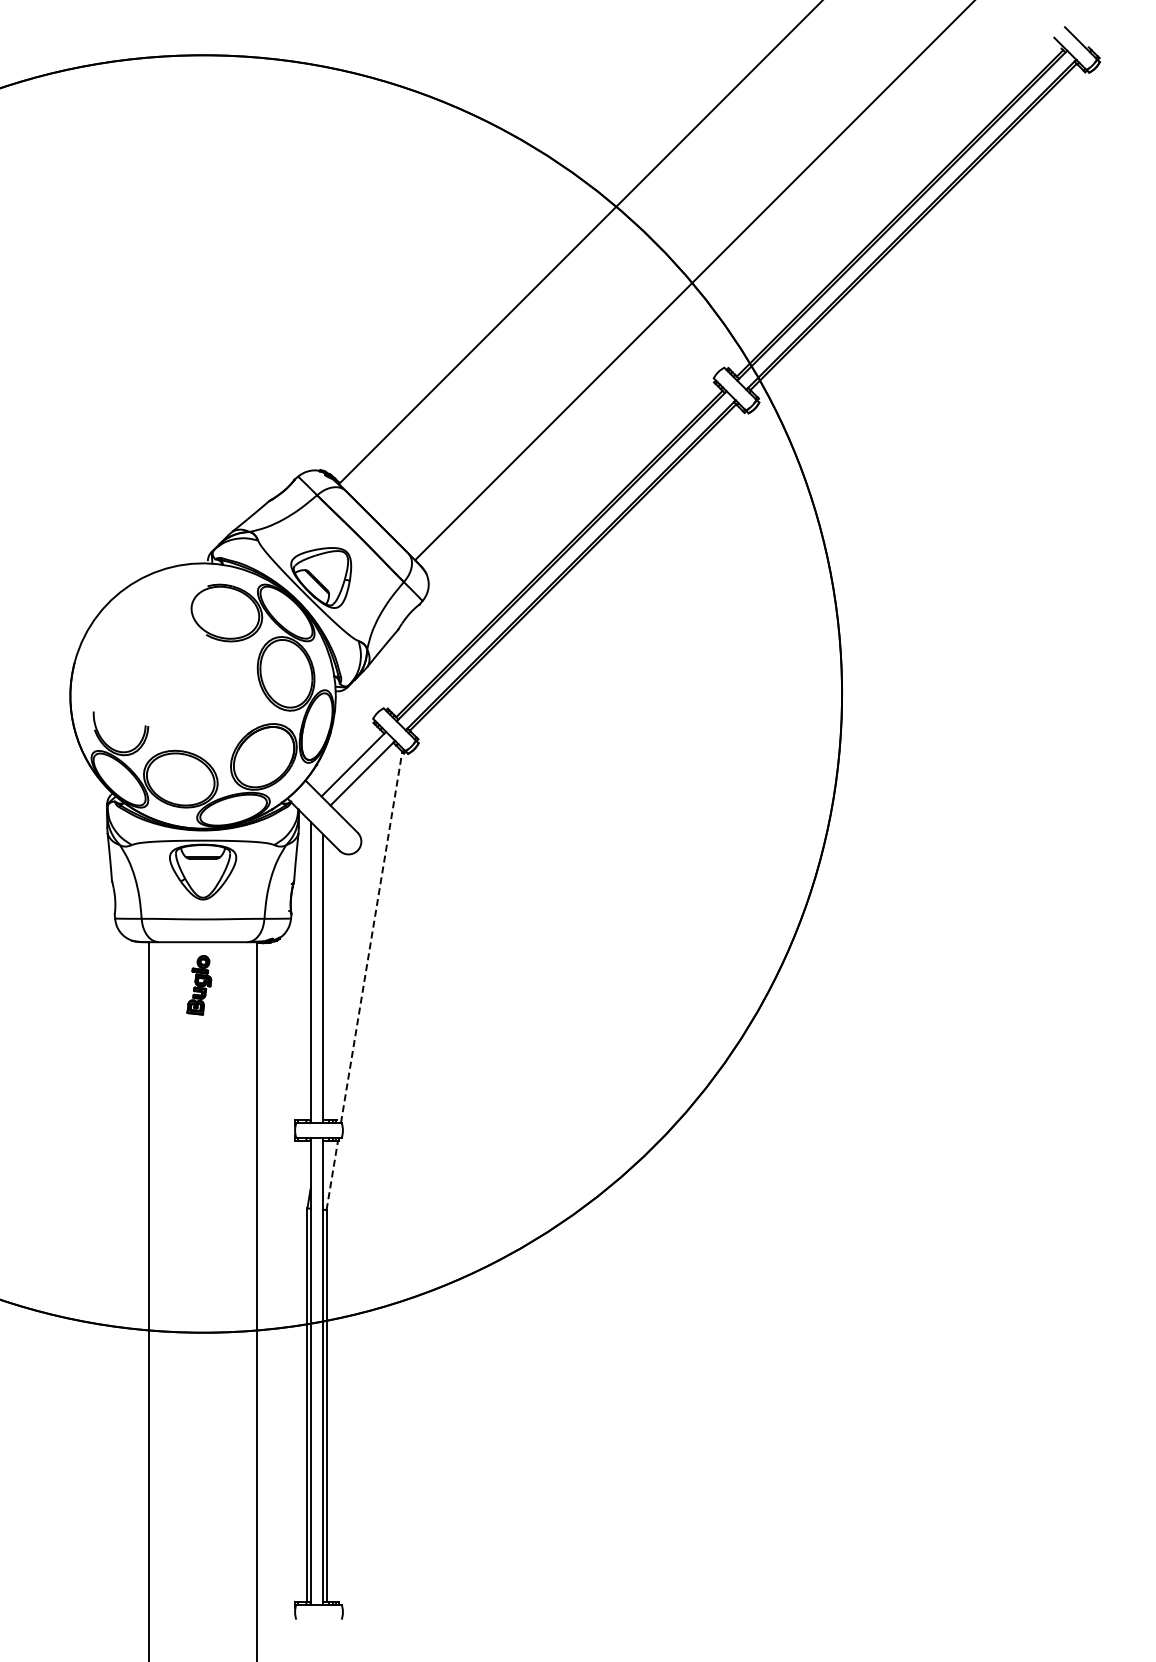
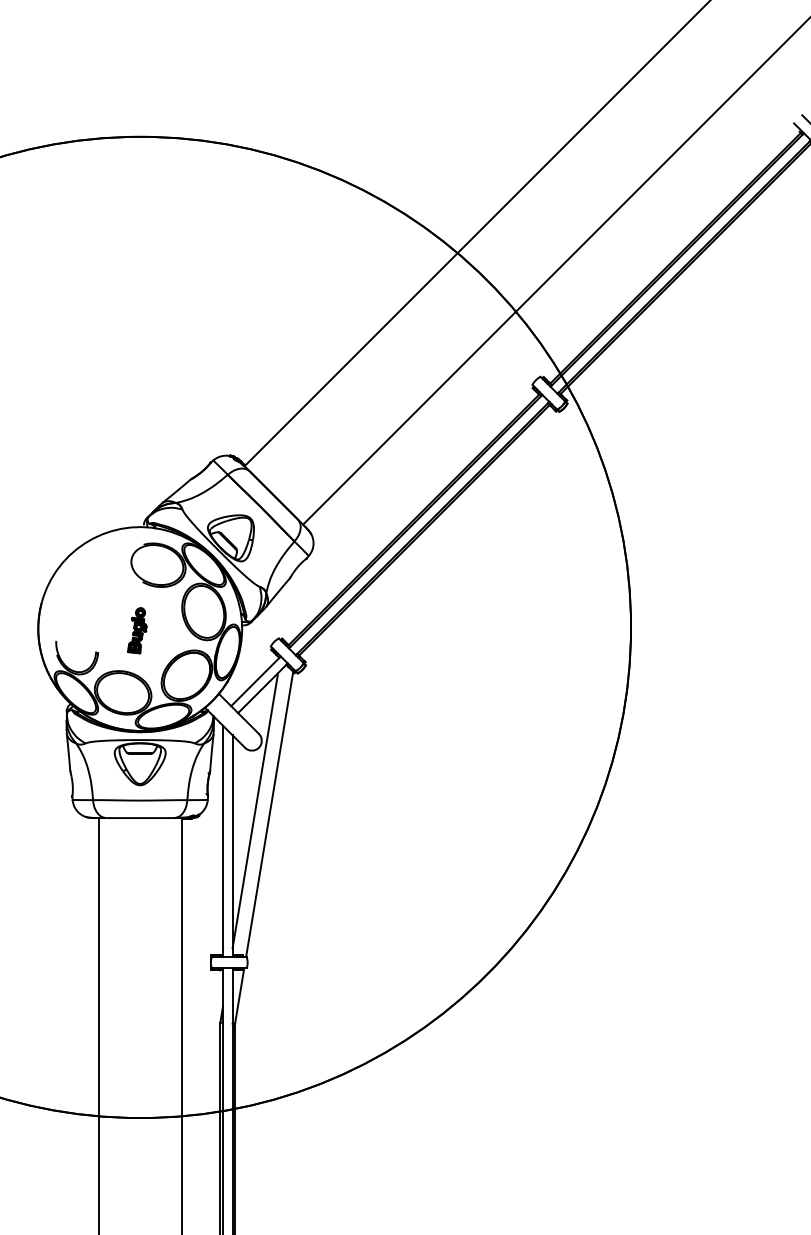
line: (352, 932) -> (254, 810), added
line: (371, 936) -> (269, 813), dashed -> solid
part: (199, 985) -> (137, 630), moved
line: (332, 1174) -> (239, 996), dashed -> solid

